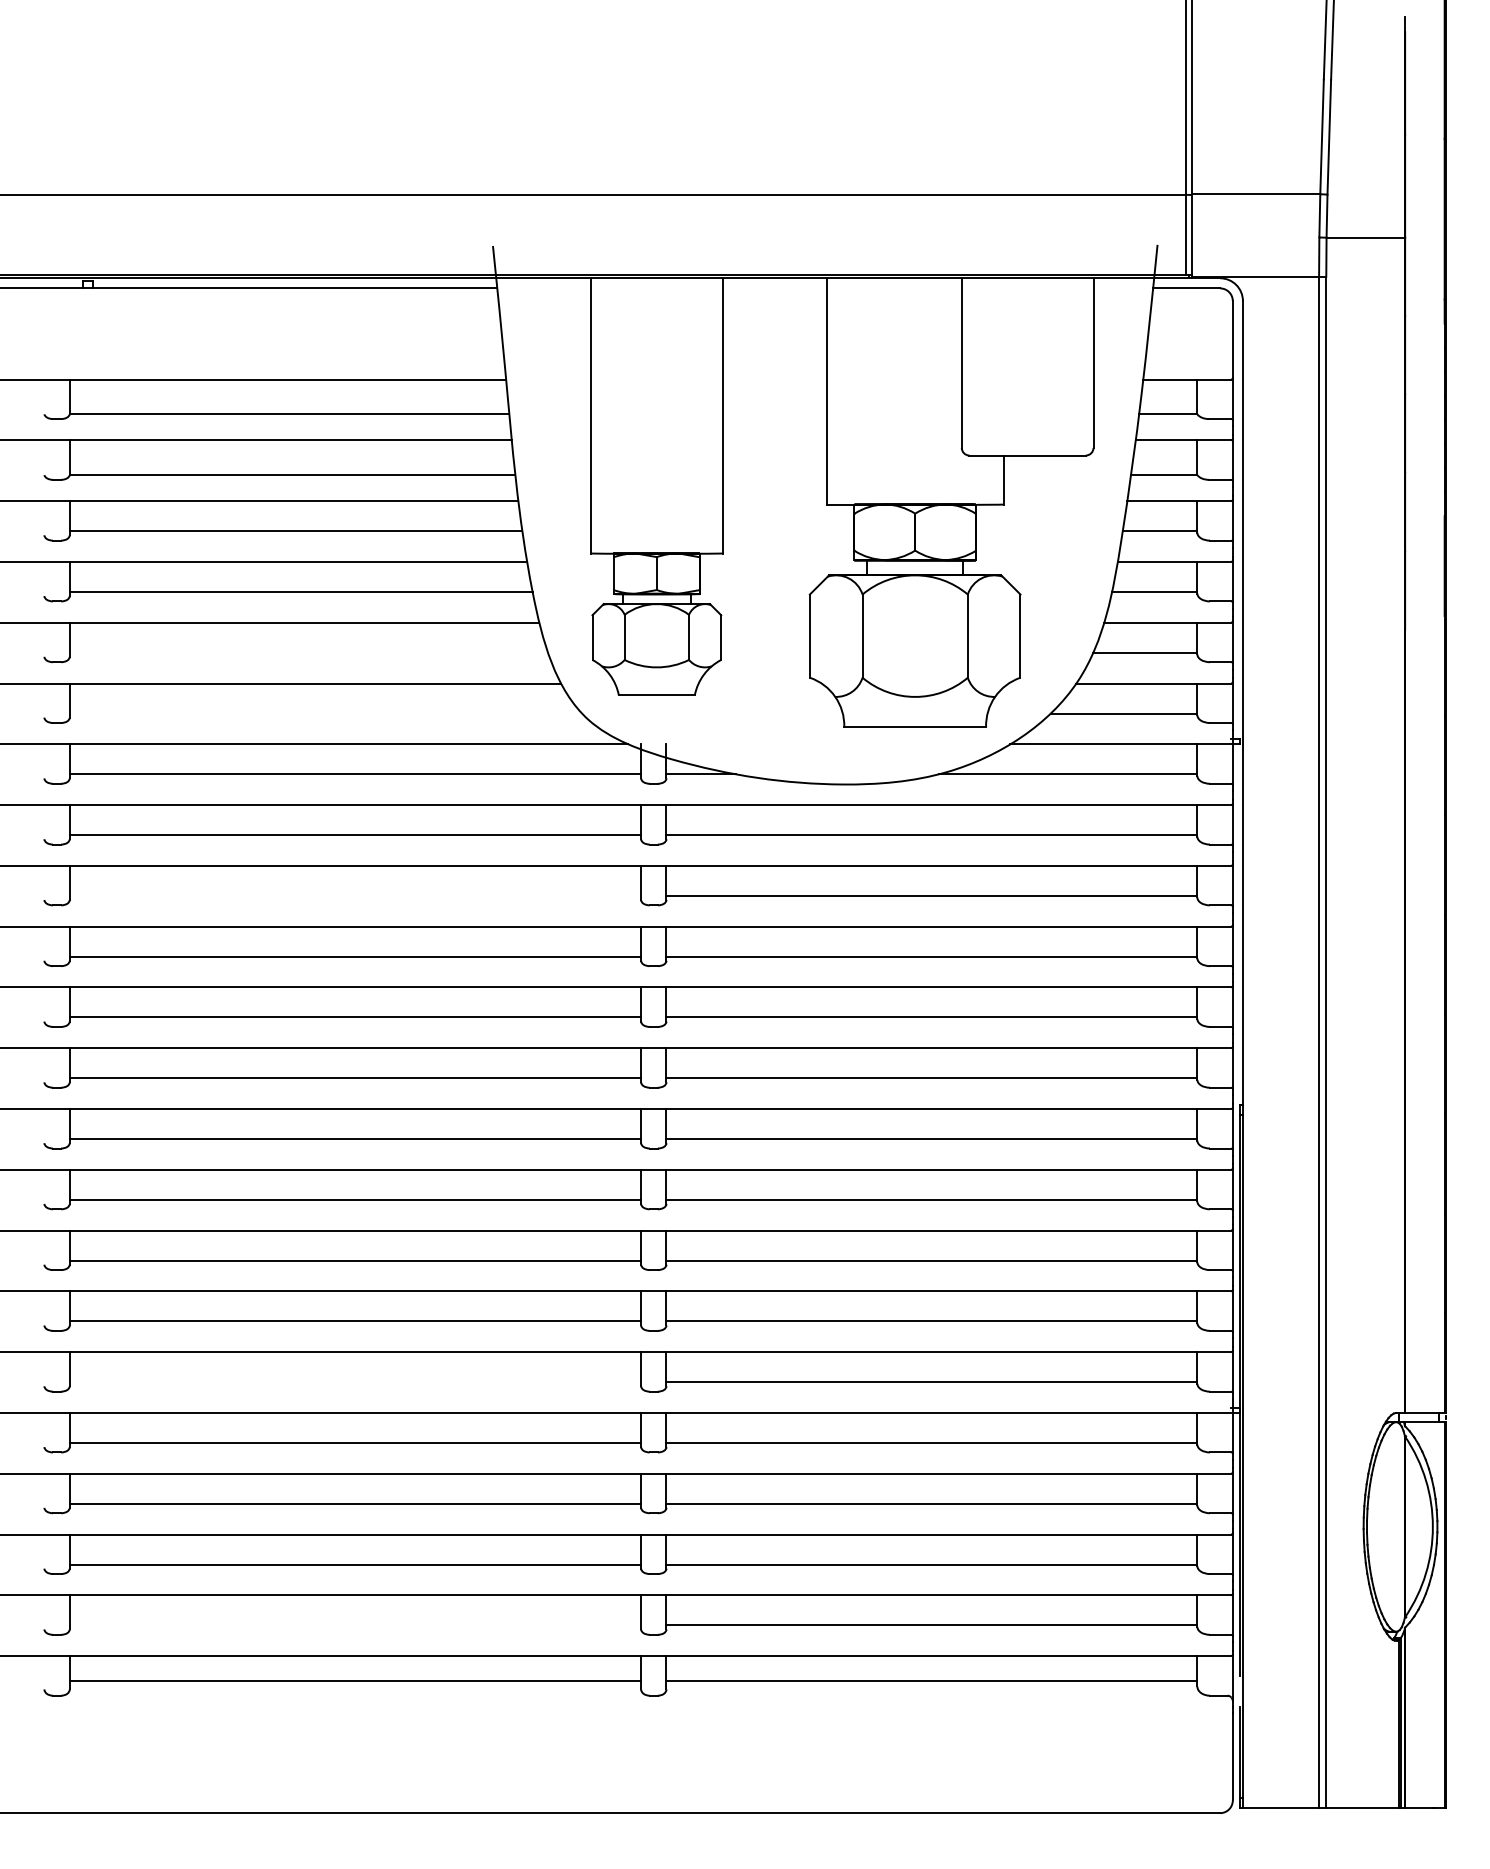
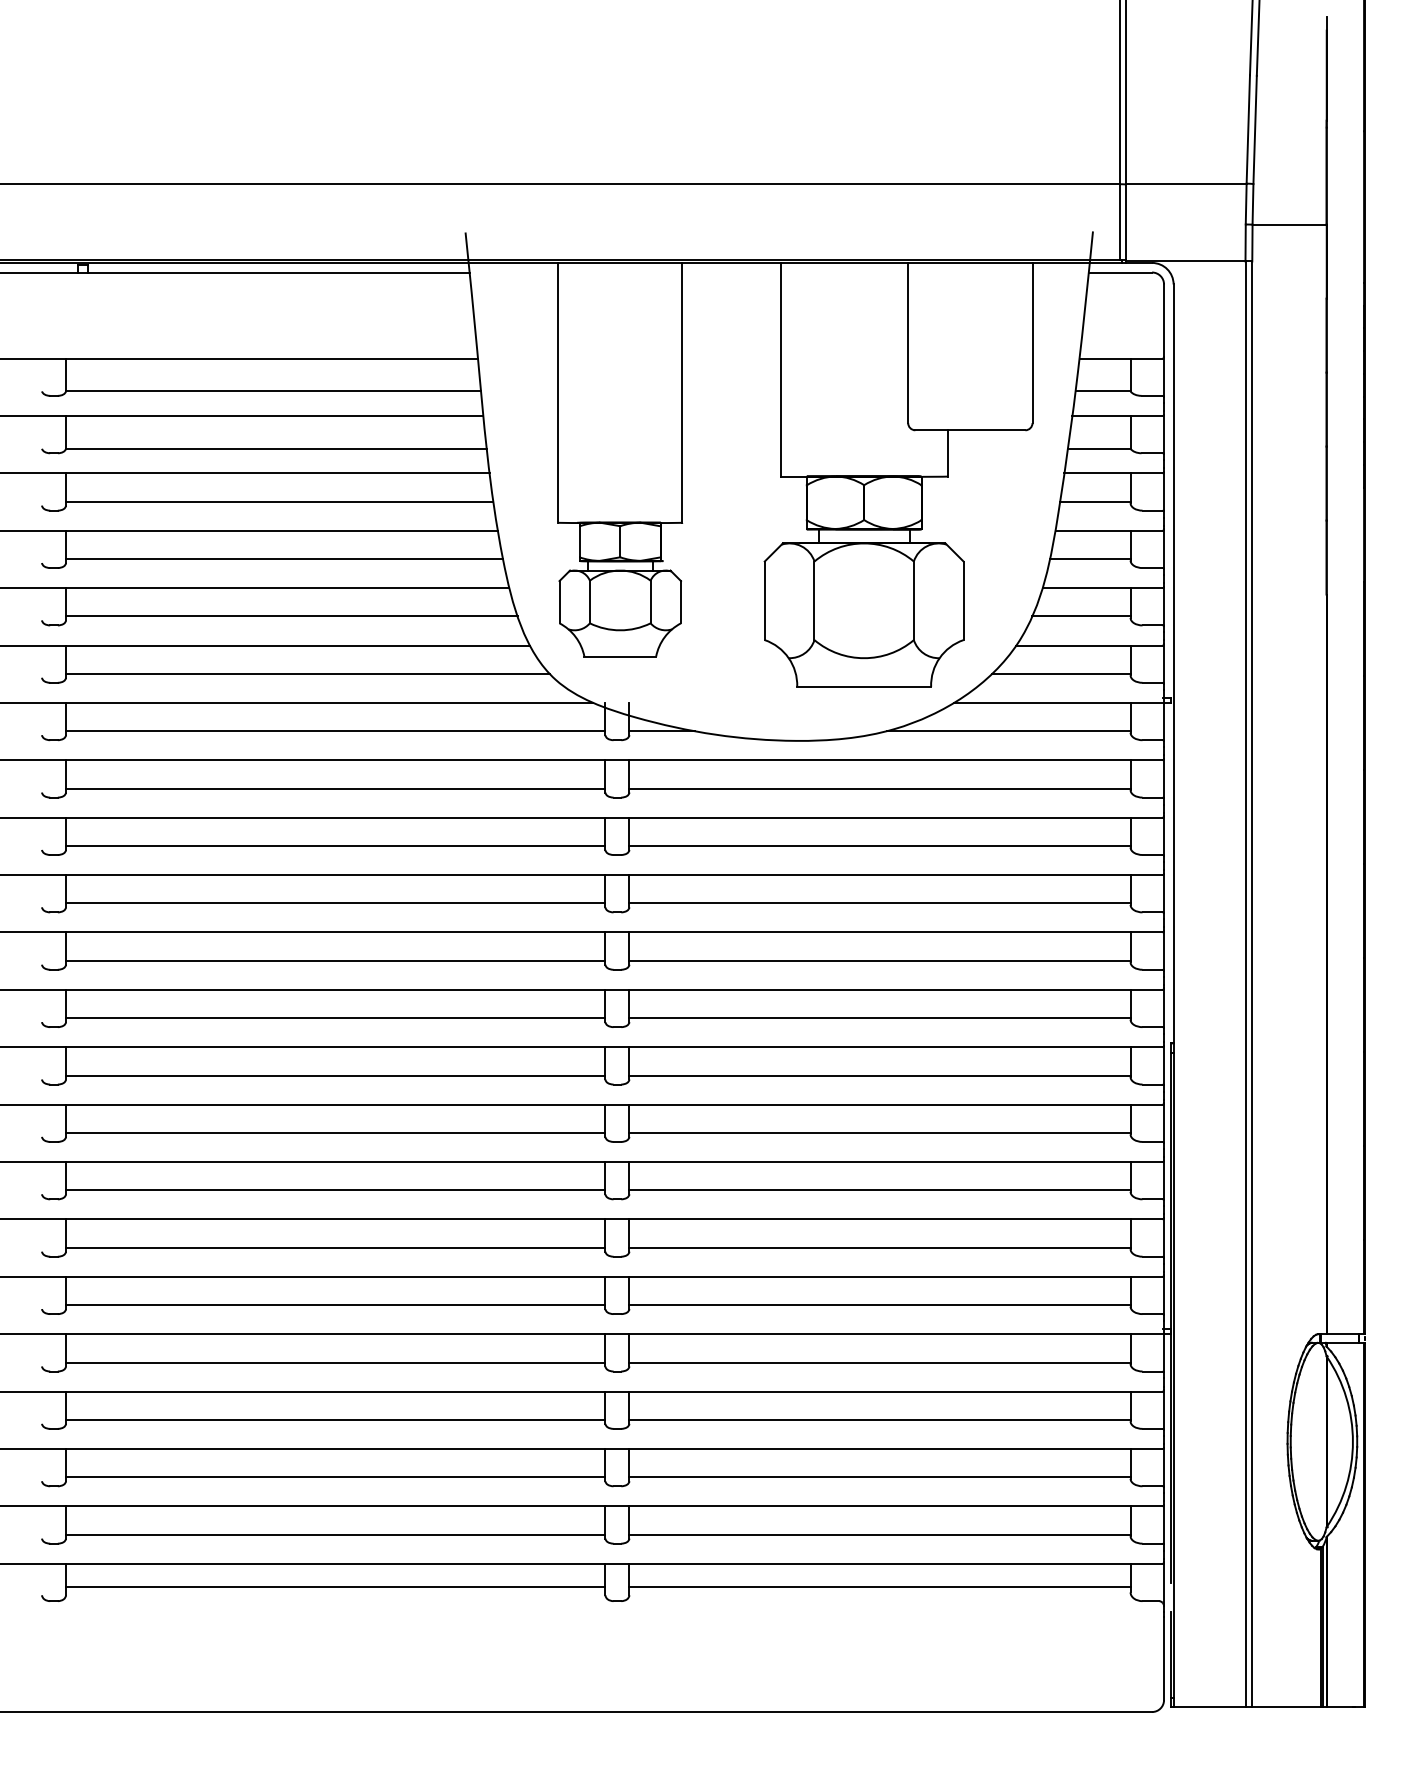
line: (308, 652) -> (291, 616), added
line: (325, 713) -> (307, 673), added
line: (355, 896) -> (335, 846), added
line: (355, 1382) -> (335, 1305), added
line: (355, 1625) -> (335, 1534), added

